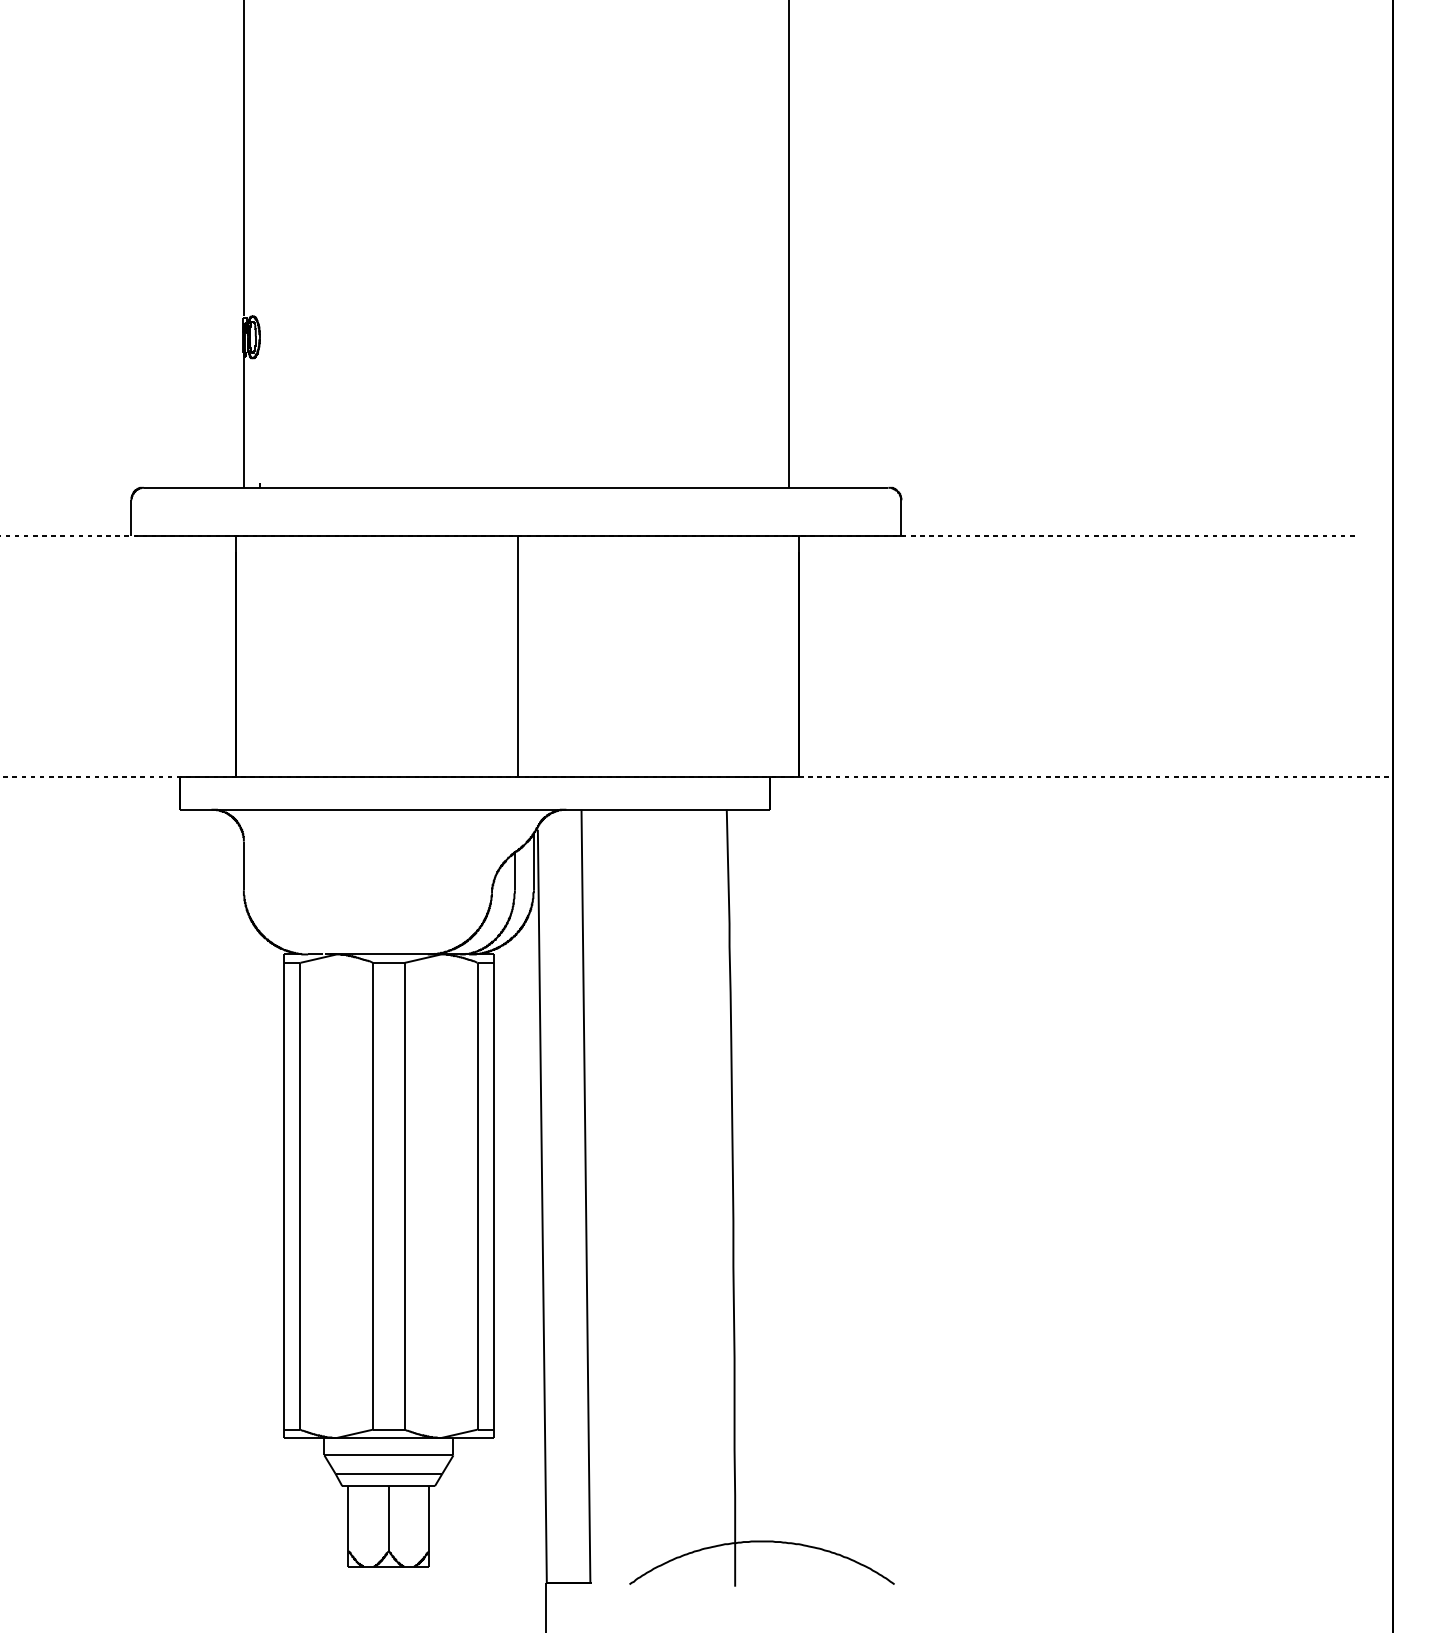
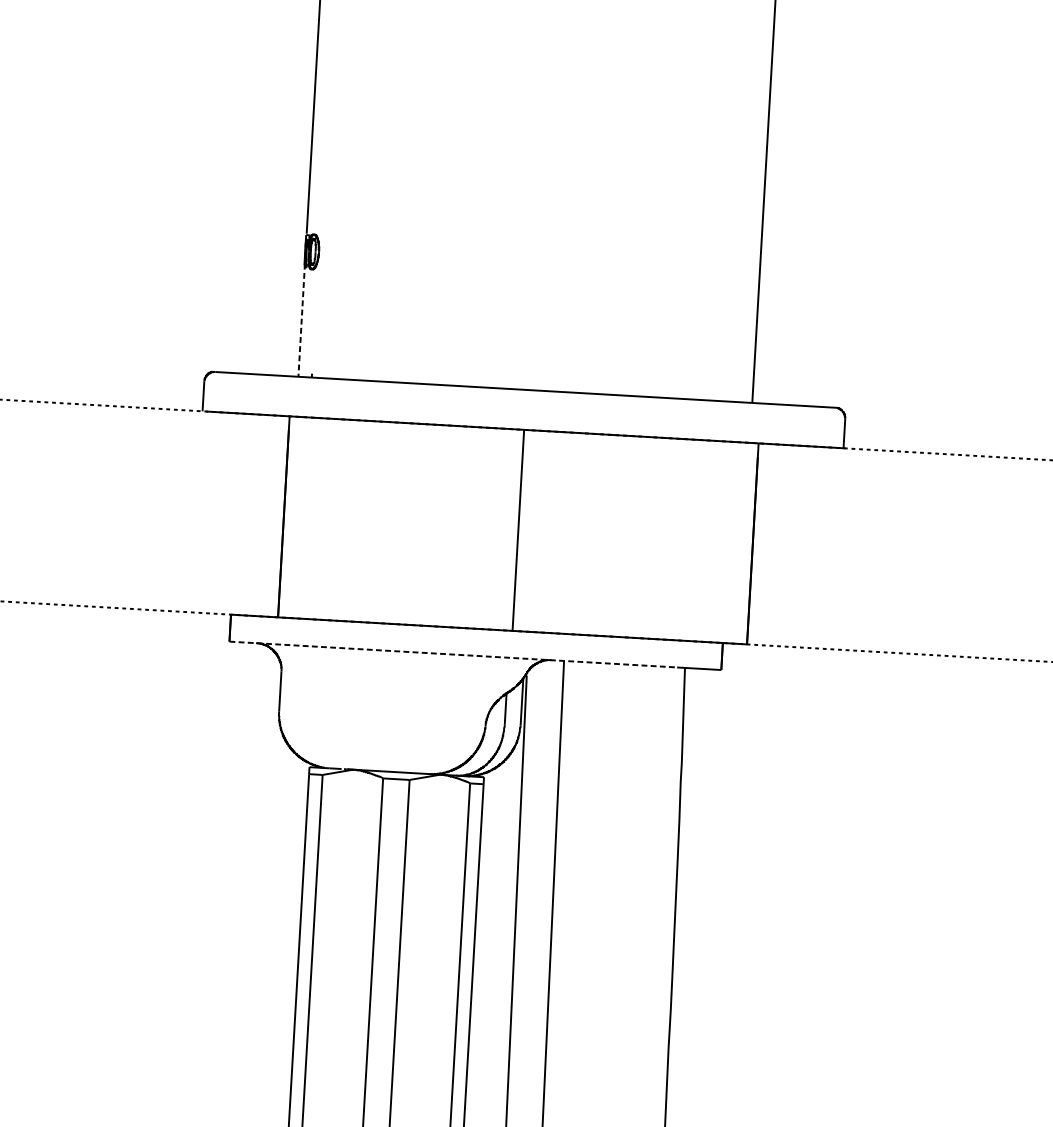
line: (243, 414) -> (301, 315), solid -> dashed
line: (448, 809) -> (453, 654), solid -> dashed

